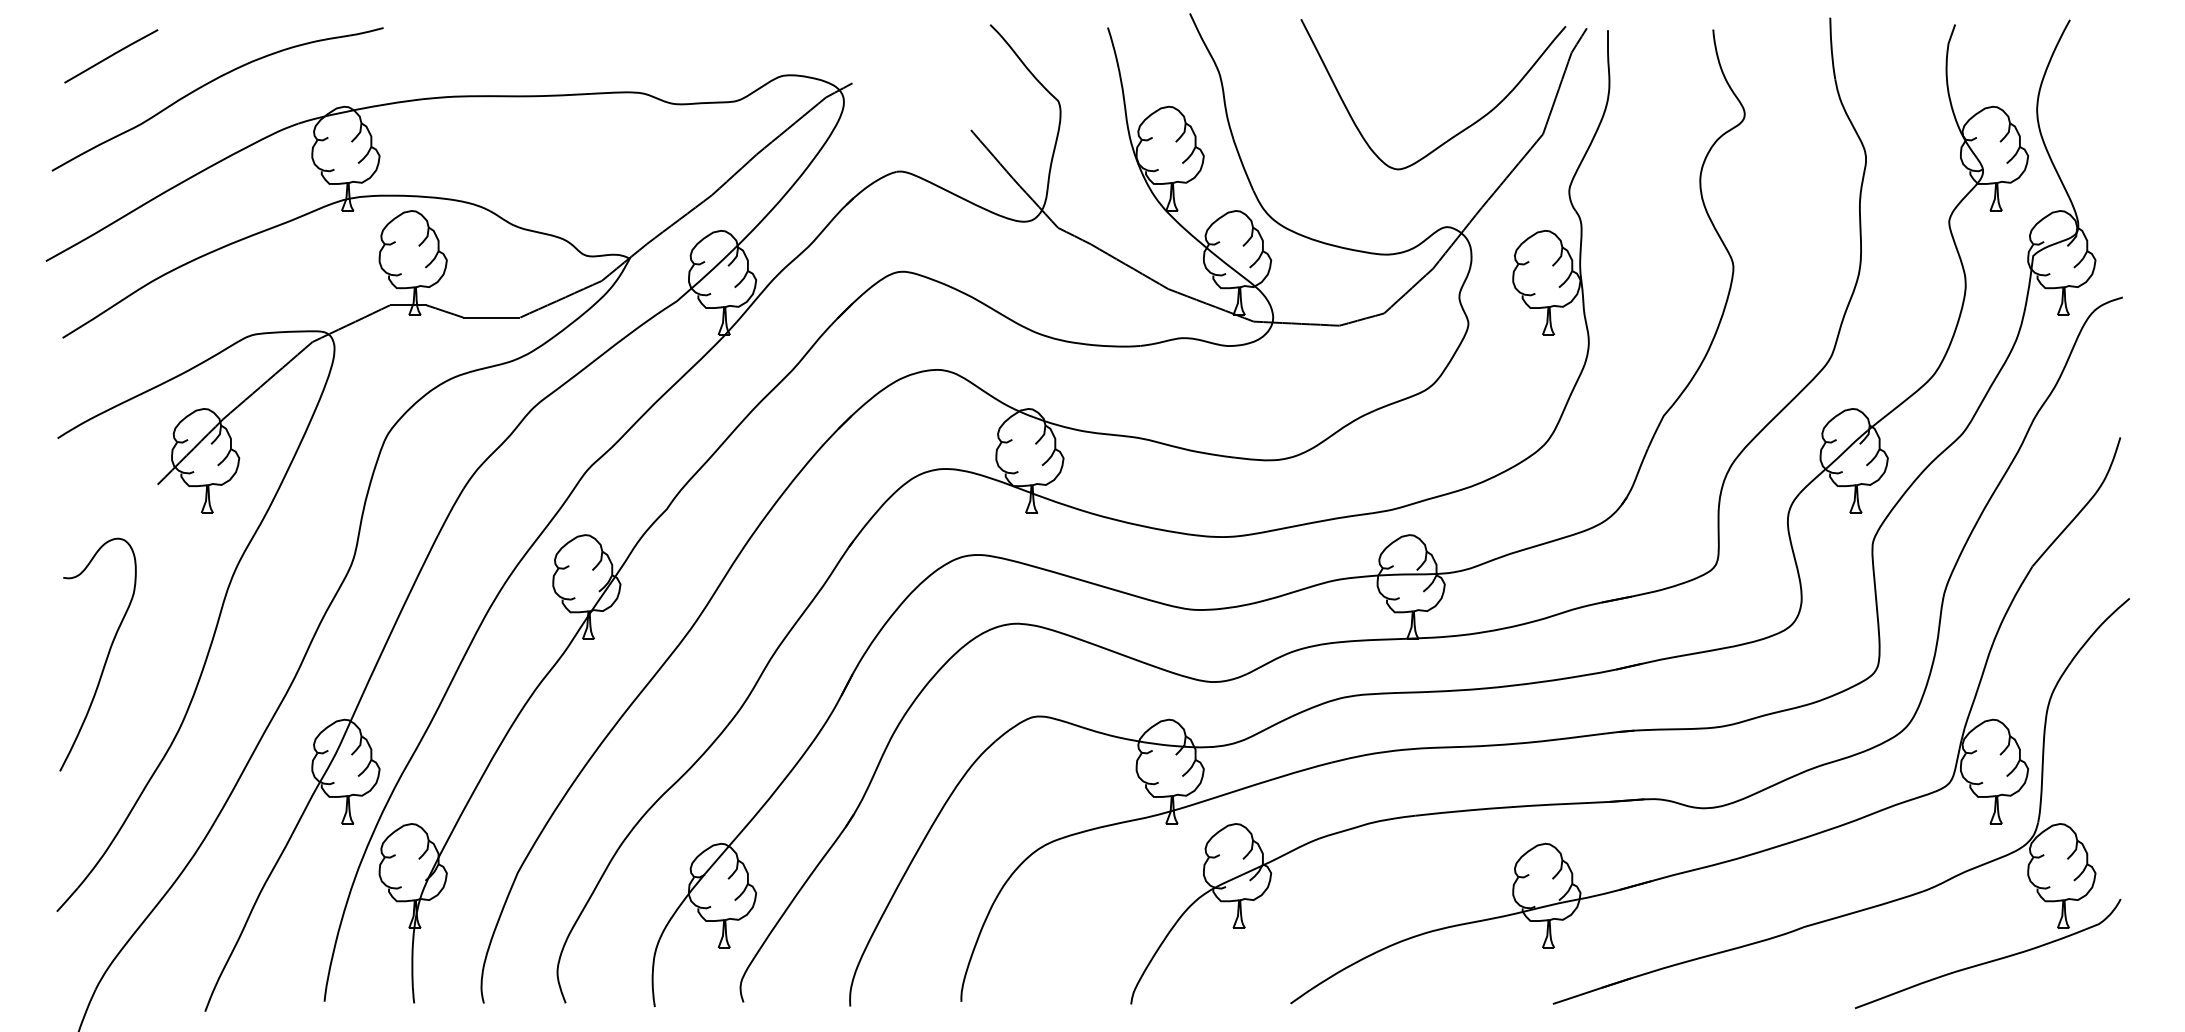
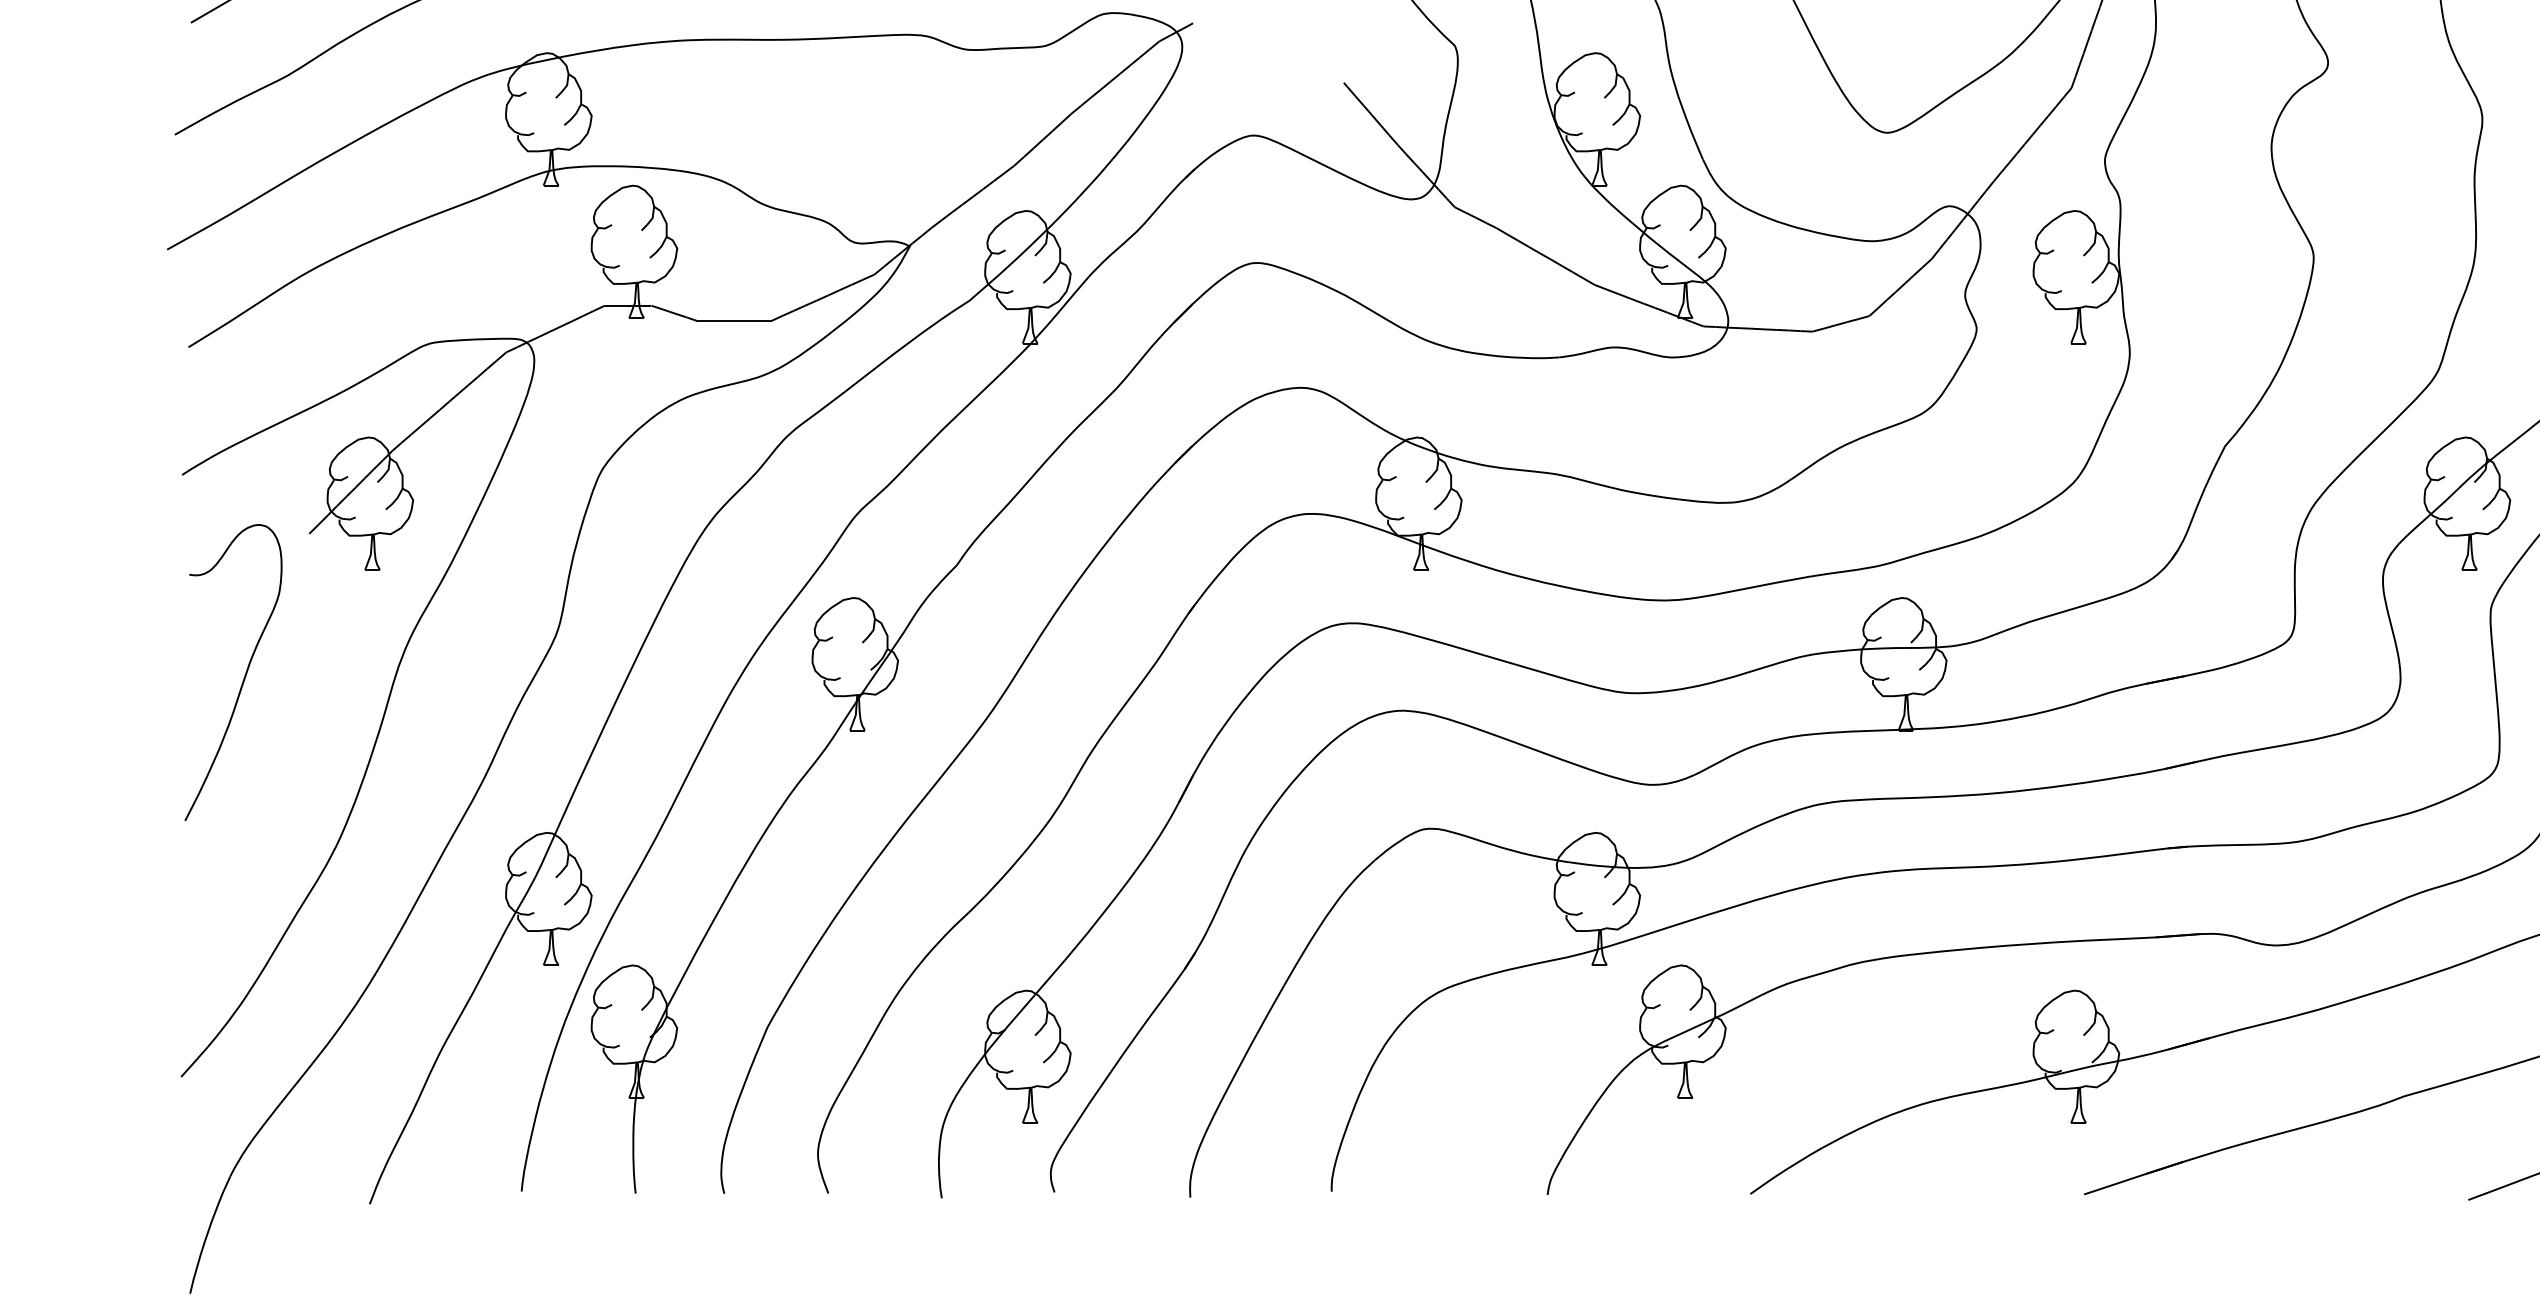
curve: (106, 656) -> (244, 674), moved

